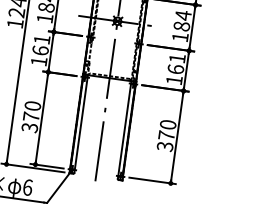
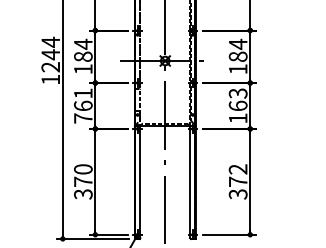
text: (176, 58) -> (237, 93), 161 -> 163
text: (39, 61) -> (83, 118), 161 -> 761
text: (168, 124) -> (238, 169), 370 -> 372

